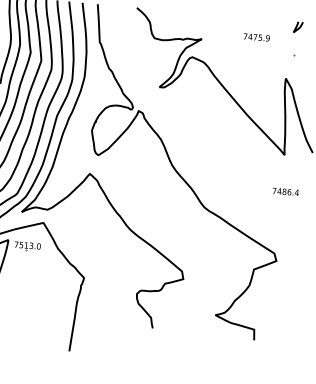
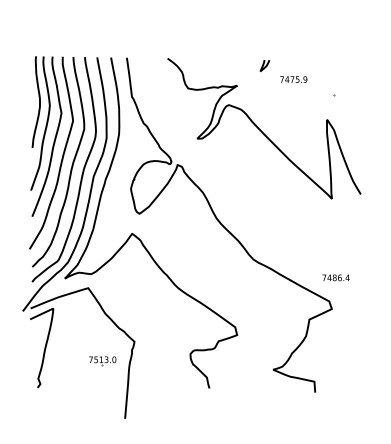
curve: (297, 26) -> (264, 64), moved
text: (285, 191) -> (335, 277), moved
part: (27, 247) -> (102, 361), moved

